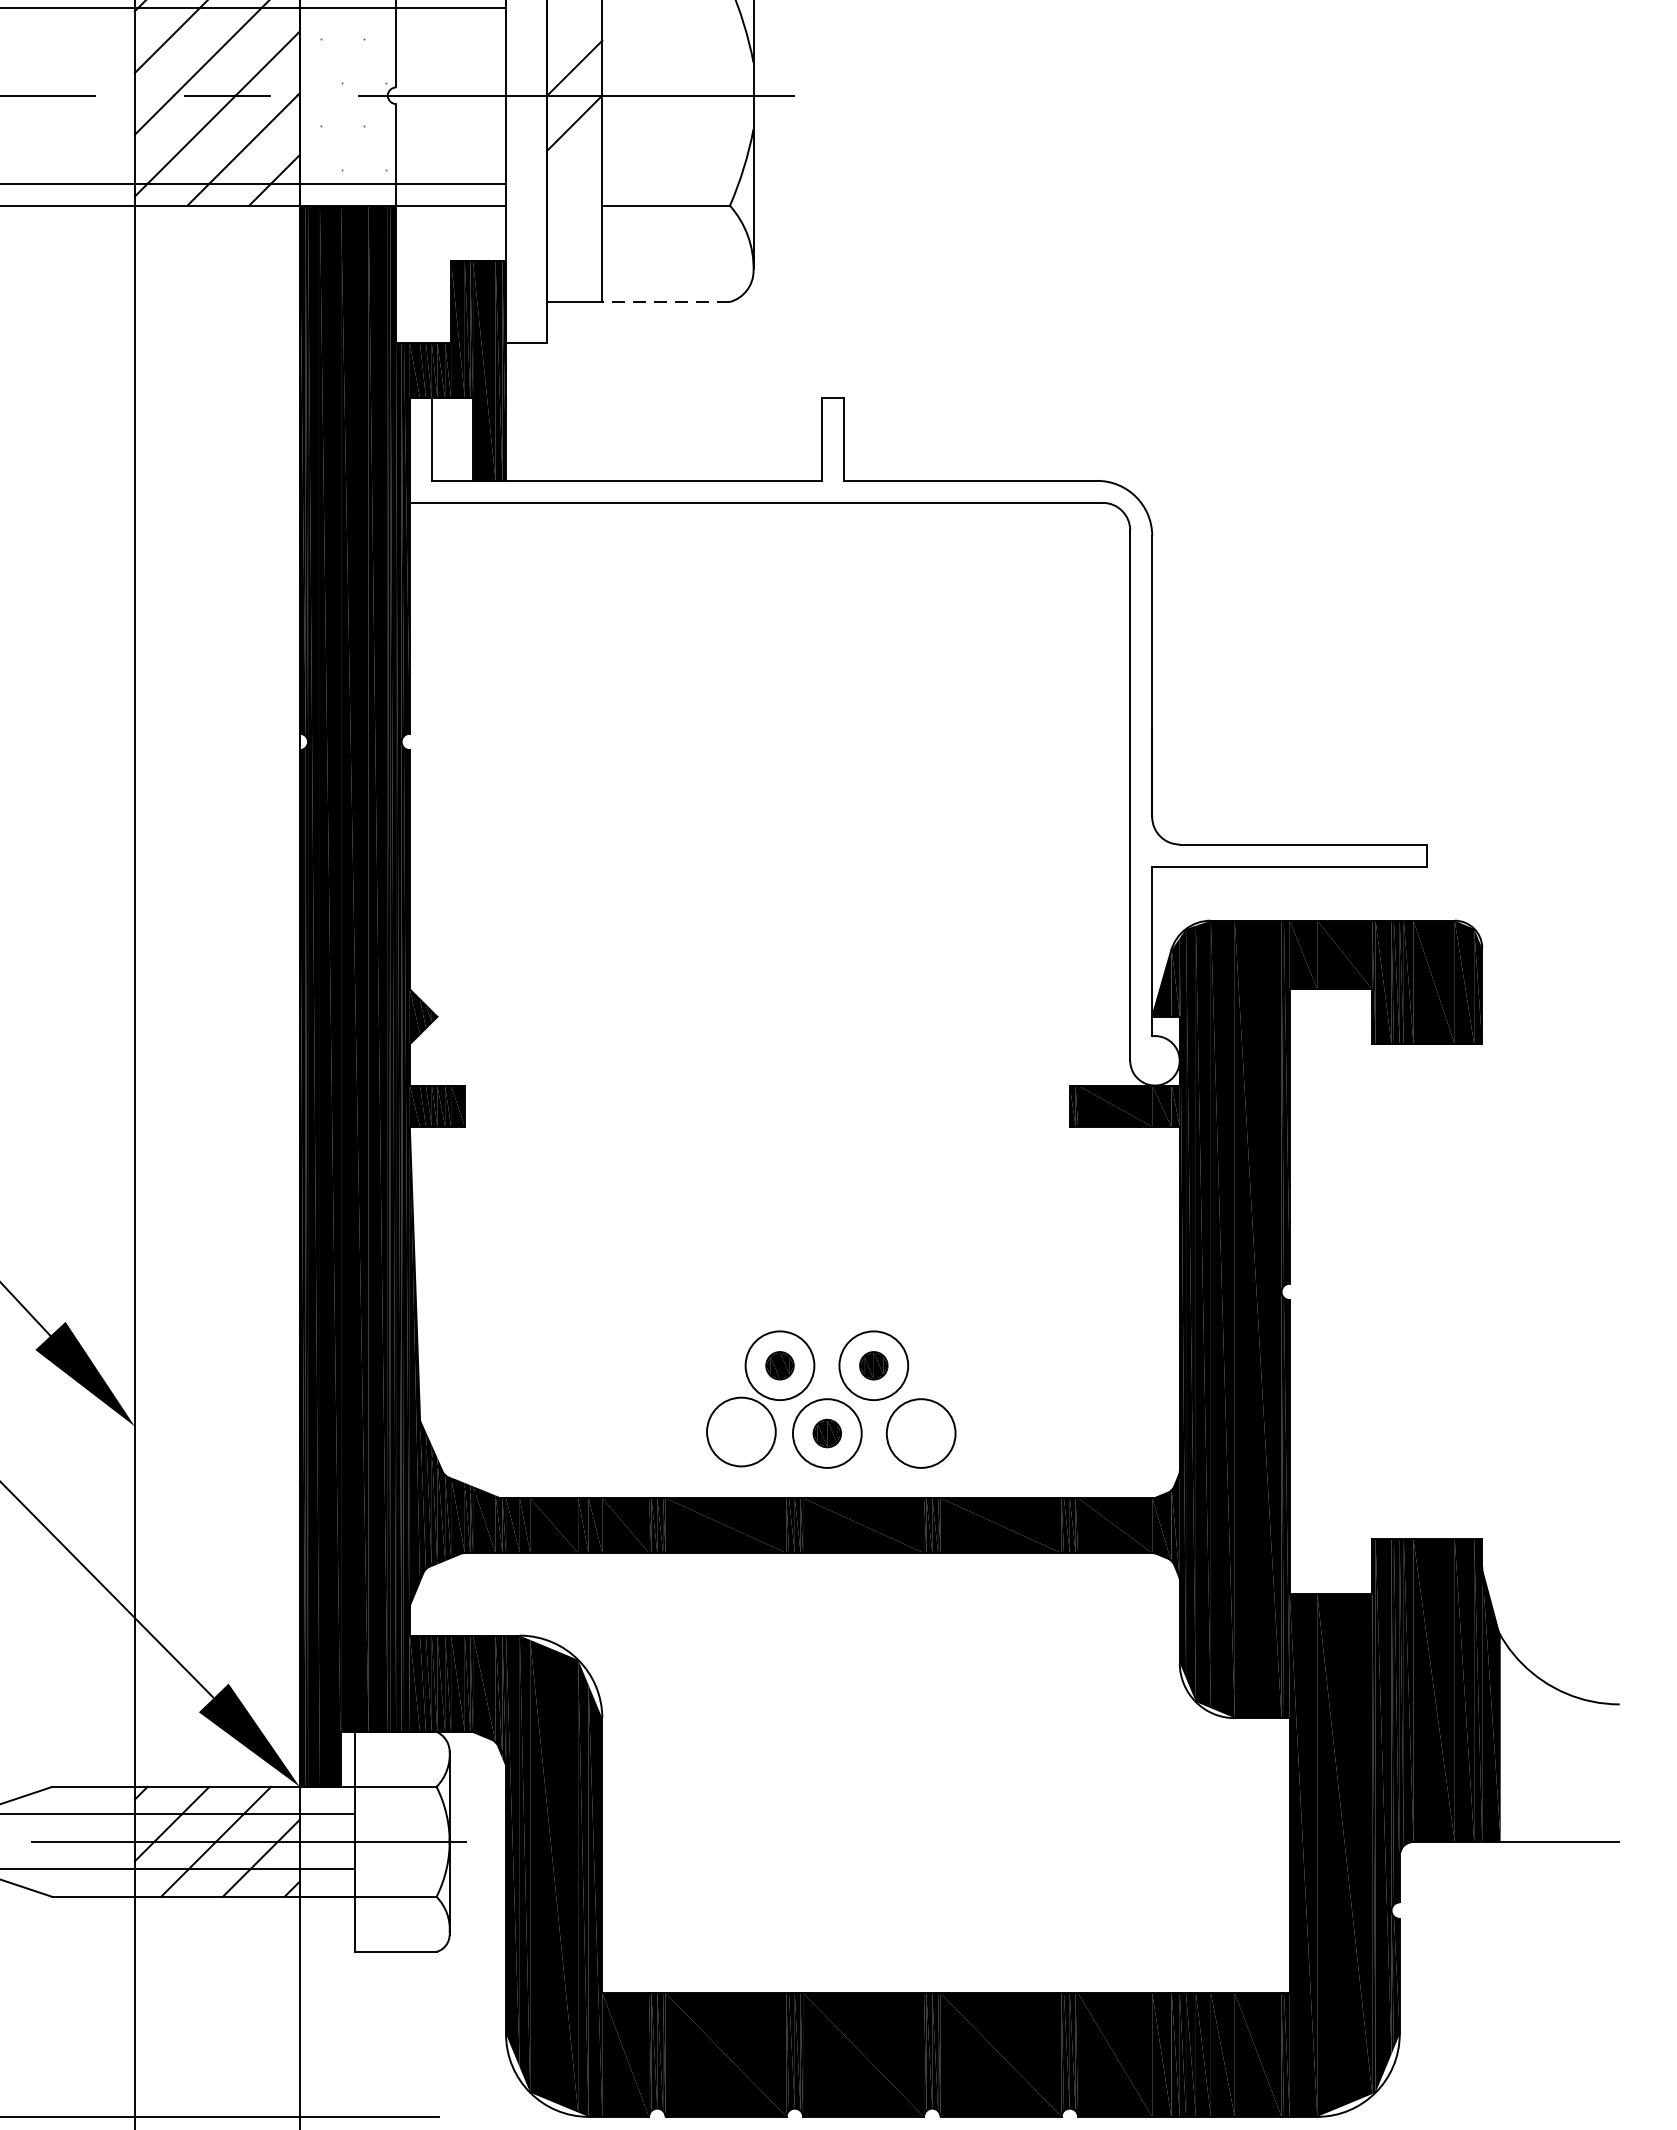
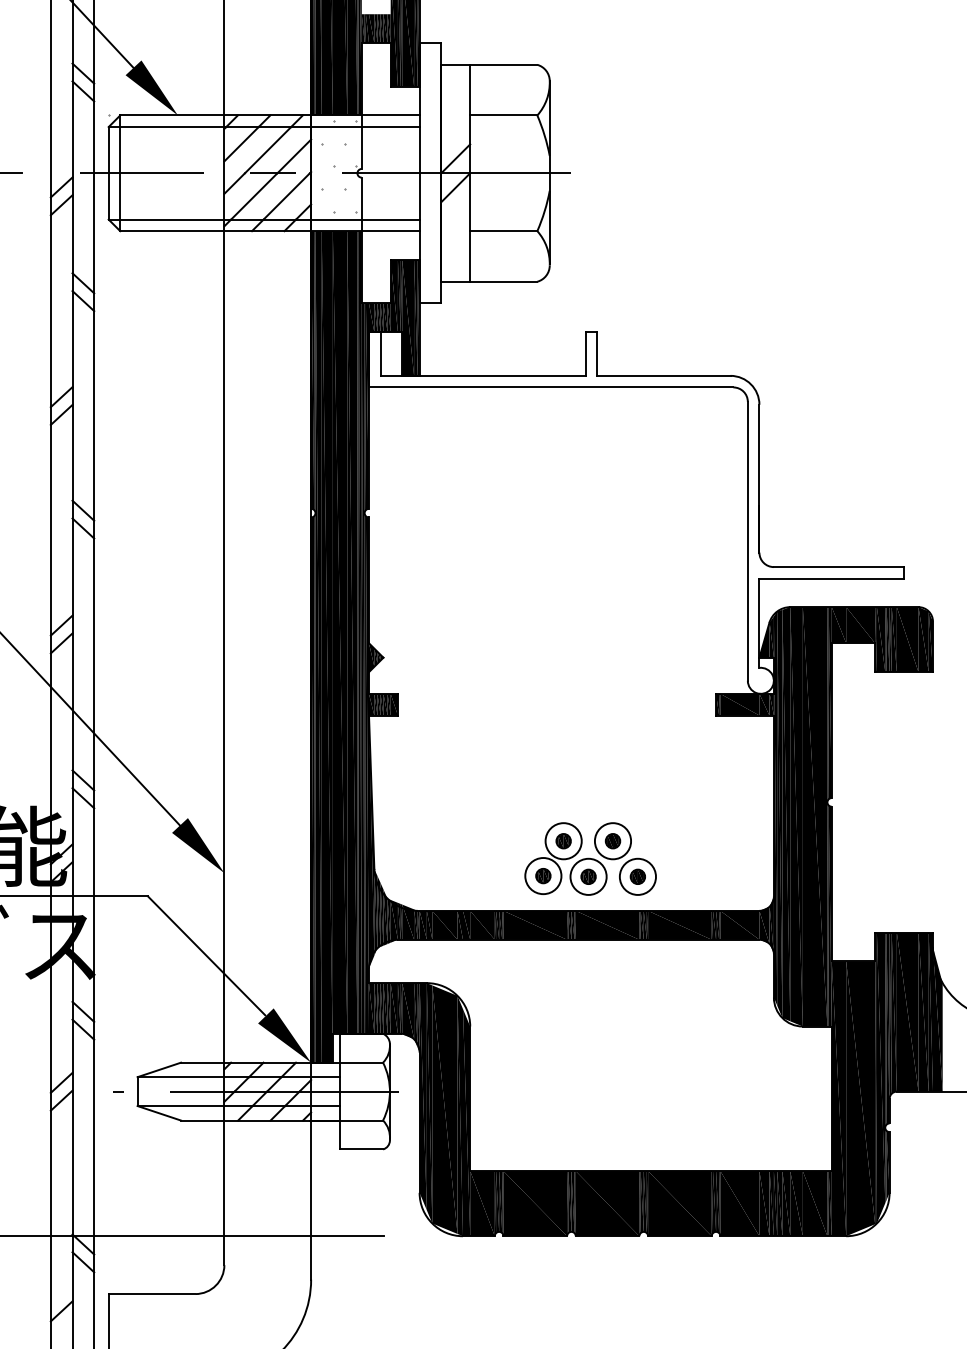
line: (665, 301) -> (503, 281), dashed -> solid
part: (741, 1432) -> (543, 876), added
part: (920, 1432) -> (637, 876), added

